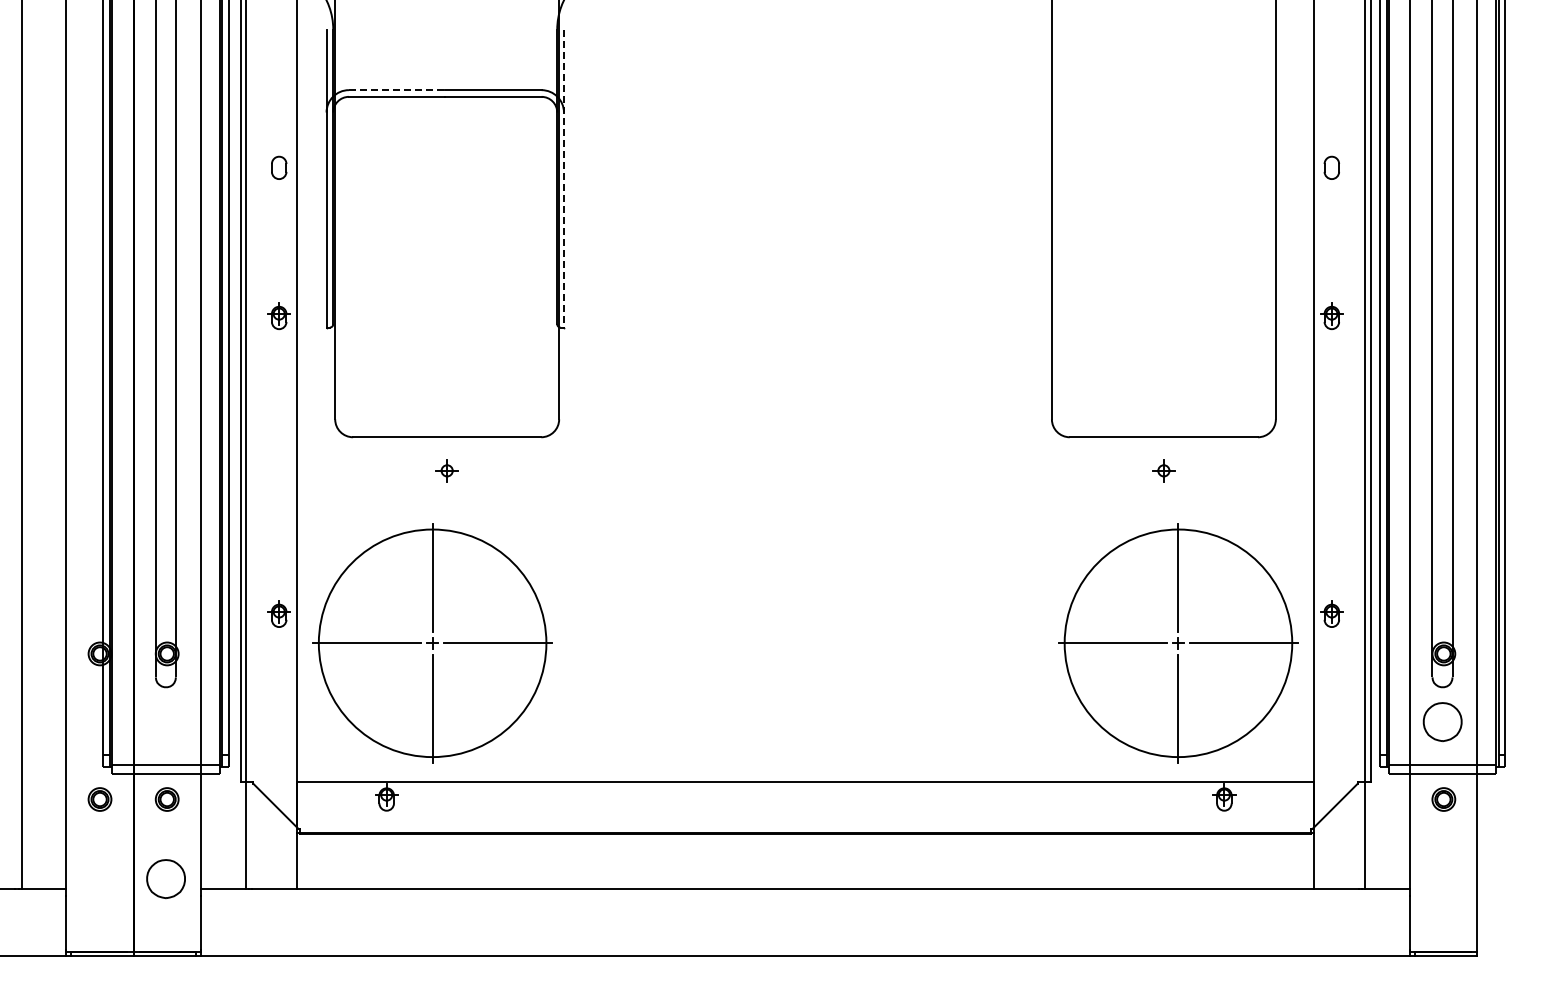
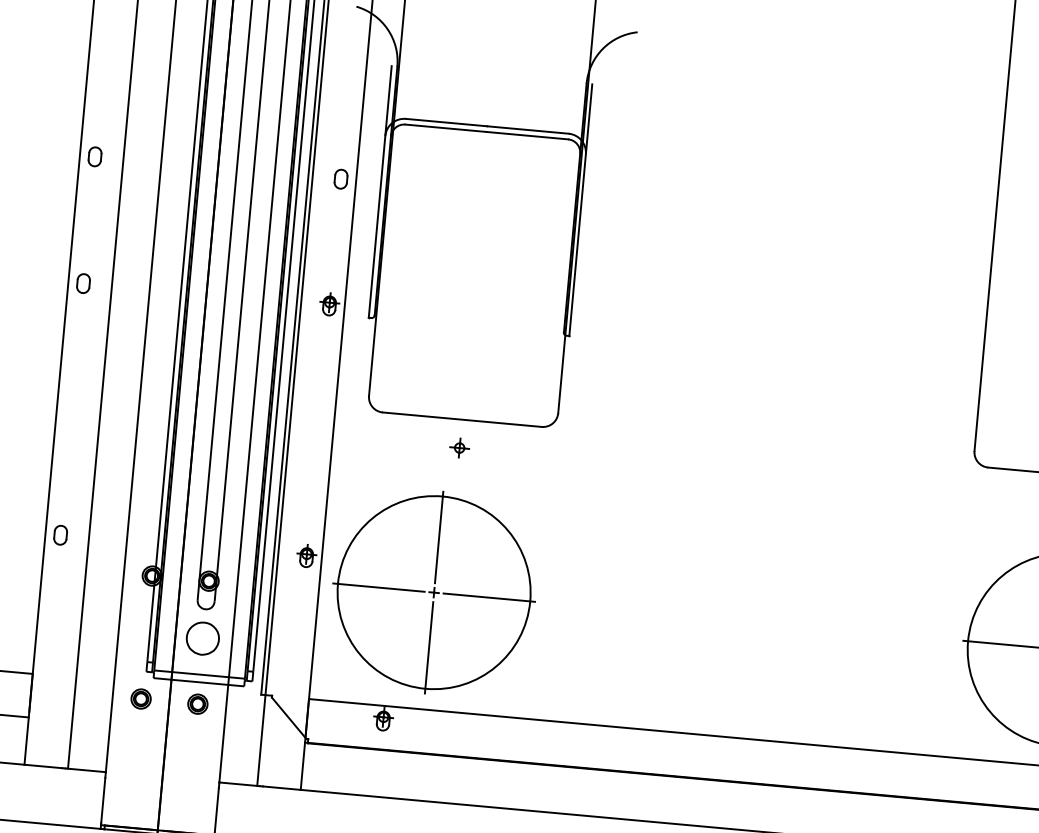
line: (397, 90) -> (446, 122), dashed -> solid
line: (563, 178) -> (580, 210), dashed -> solid
part: (165, 879) -> (202, 639), moved

